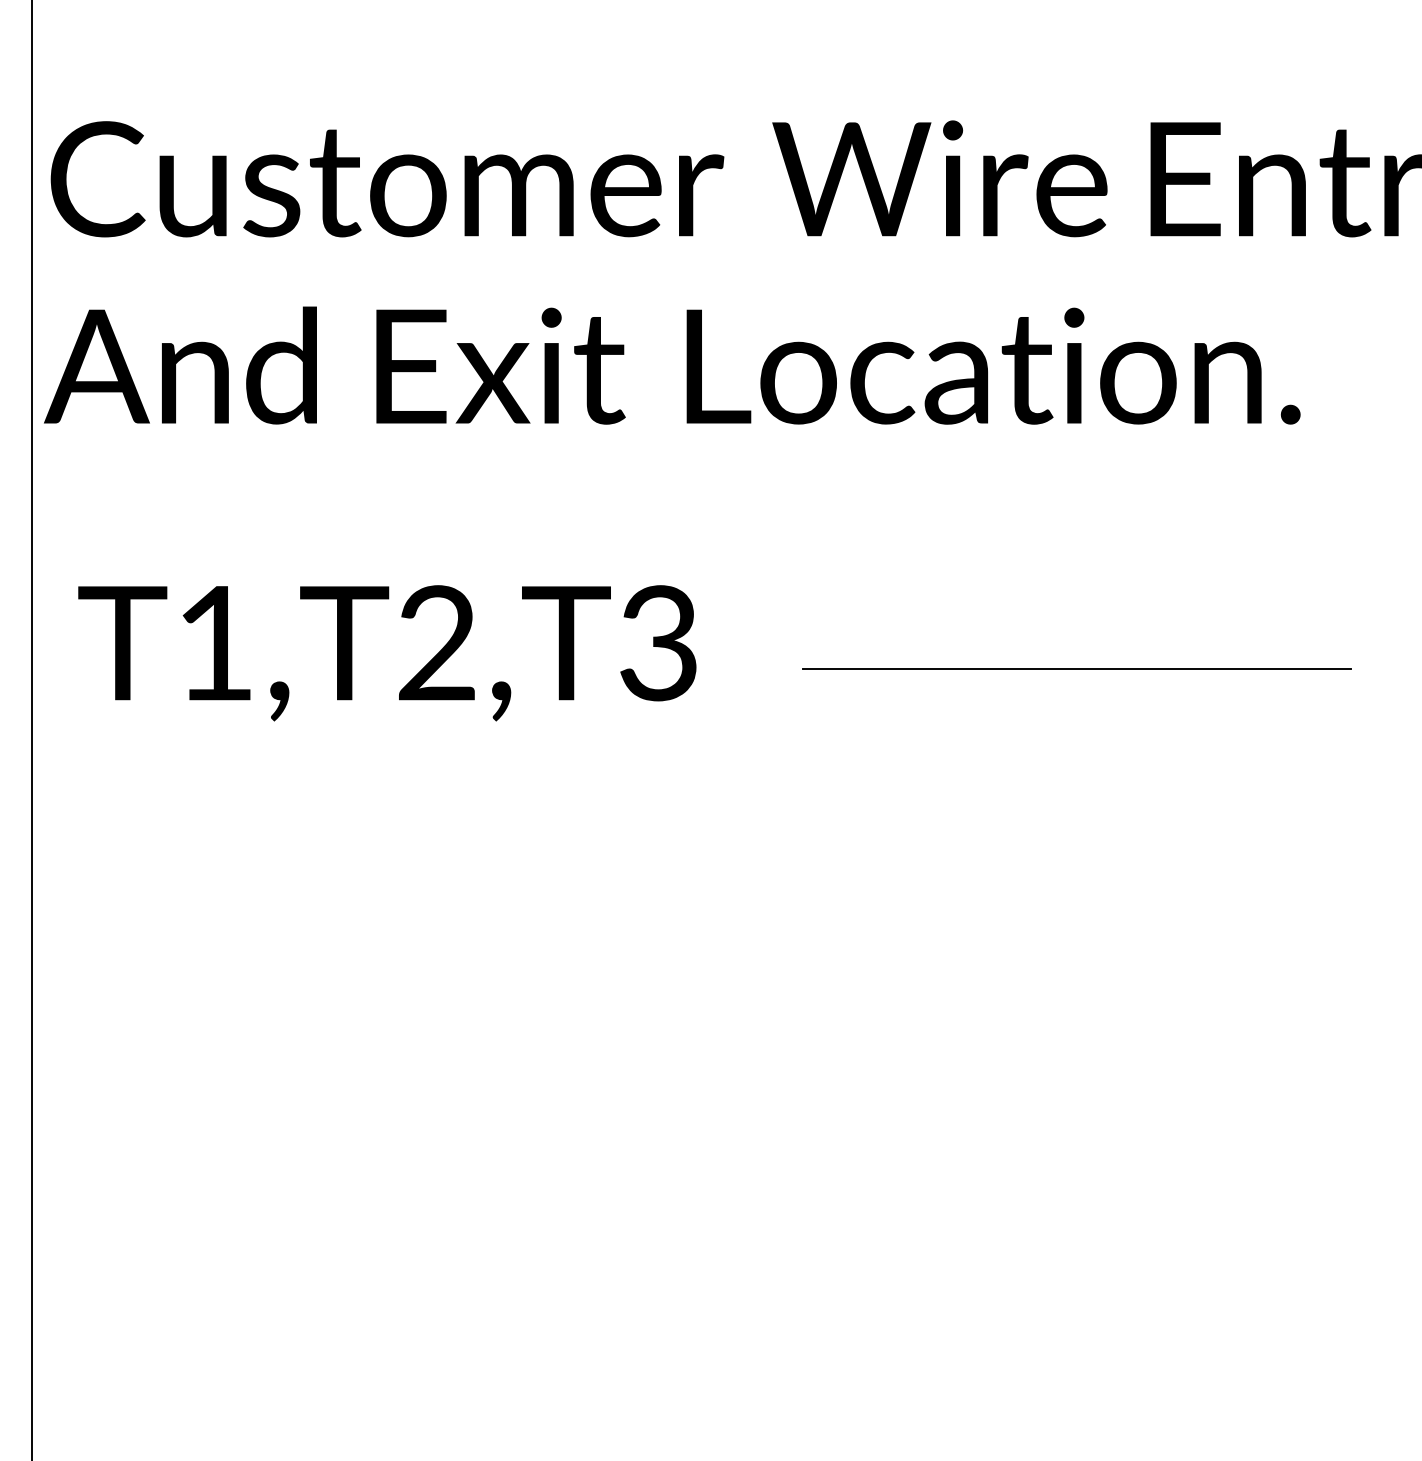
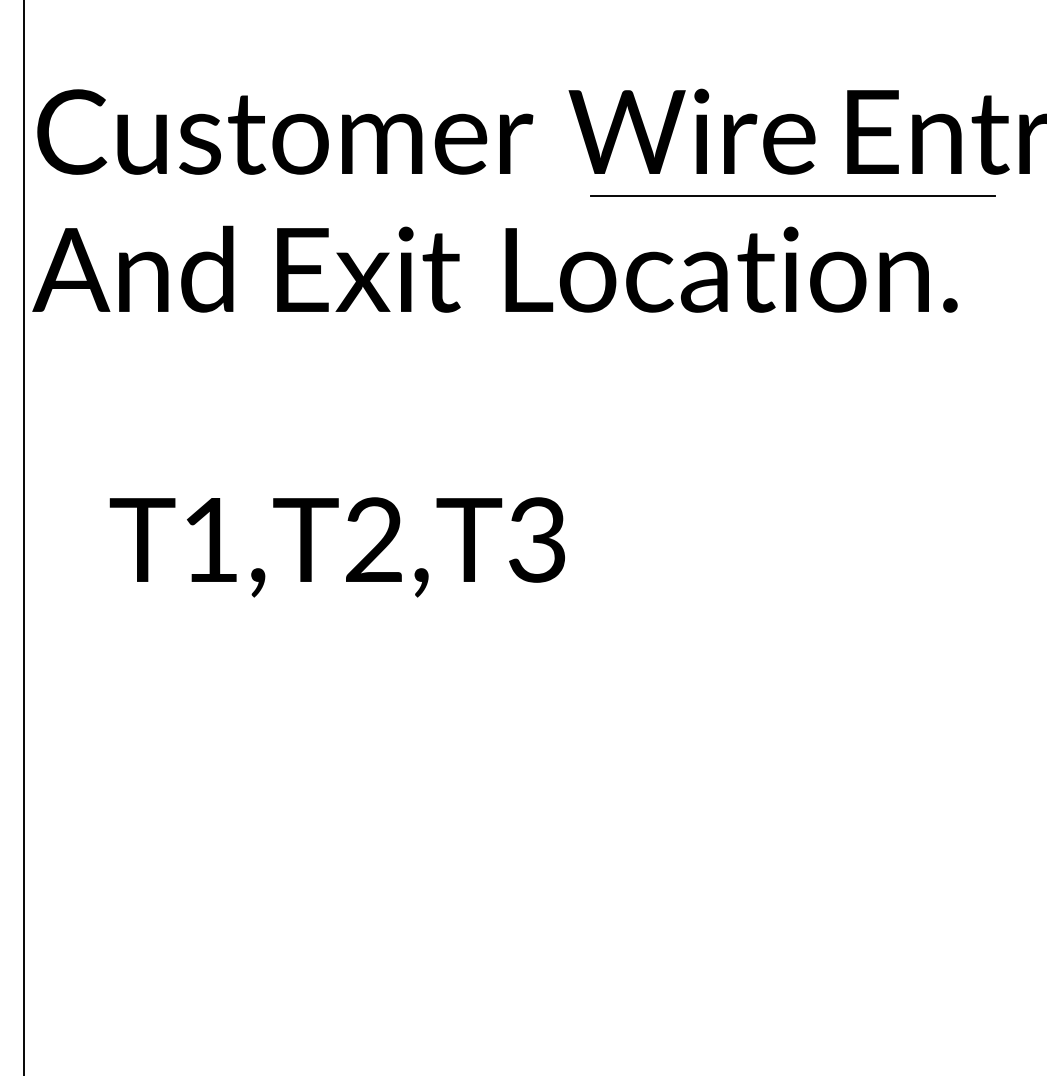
text: (387, 653) -> (337, 547), moved
line: (1076, 668) -> (792, 195), moved

